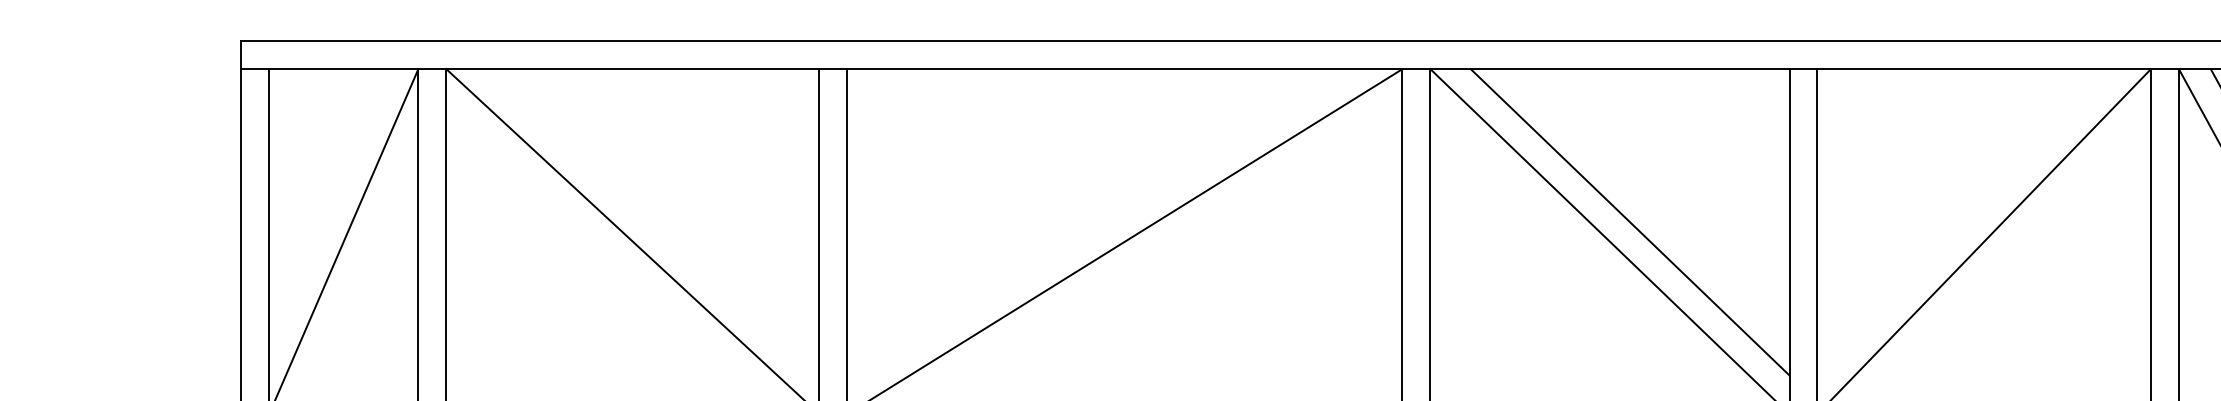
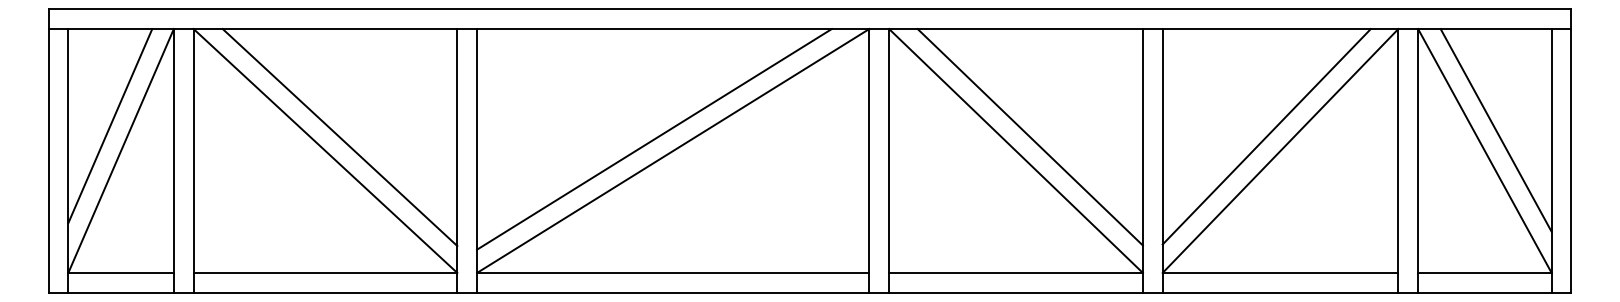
line: (328, 207) -> (110, 126), added
line: (1964, 221) -> (1266, 136), added
line: (652, 222) -> (339, 137), added
line: (1098, 225) -> (654, 139), added

